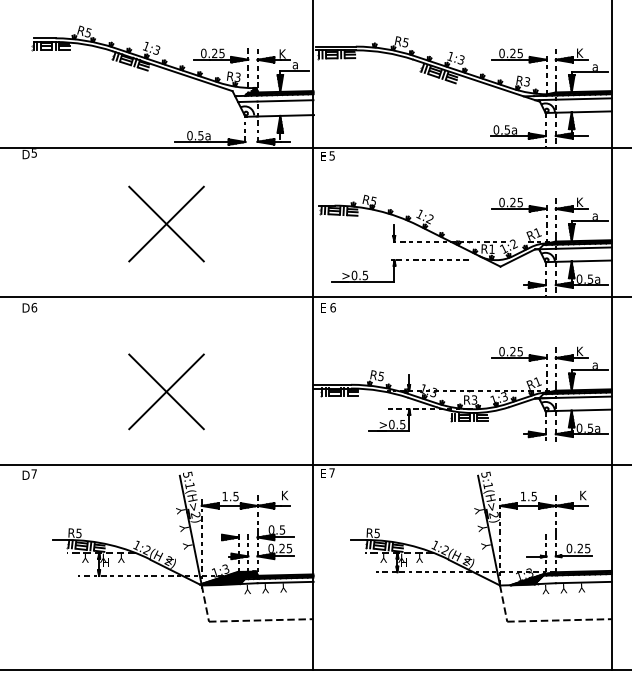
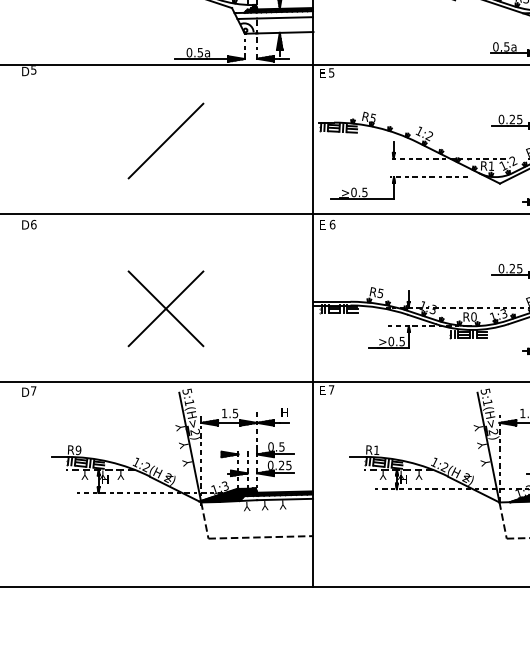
line: (166, 223) -> (165, 140), removed
text: (474, 399) -> (473, 316), R3 -> R0
text: (285, 495) -> (284, 412), K -> H
text: (78, 532) -> (77, 449), R5 -> R9
text: (376, 533) -> (375, 450), R5 -> R1

